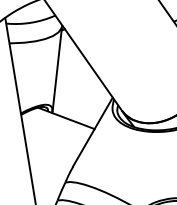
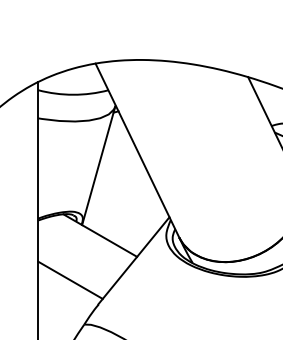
line: (50, 152) -> (70, 279), added

